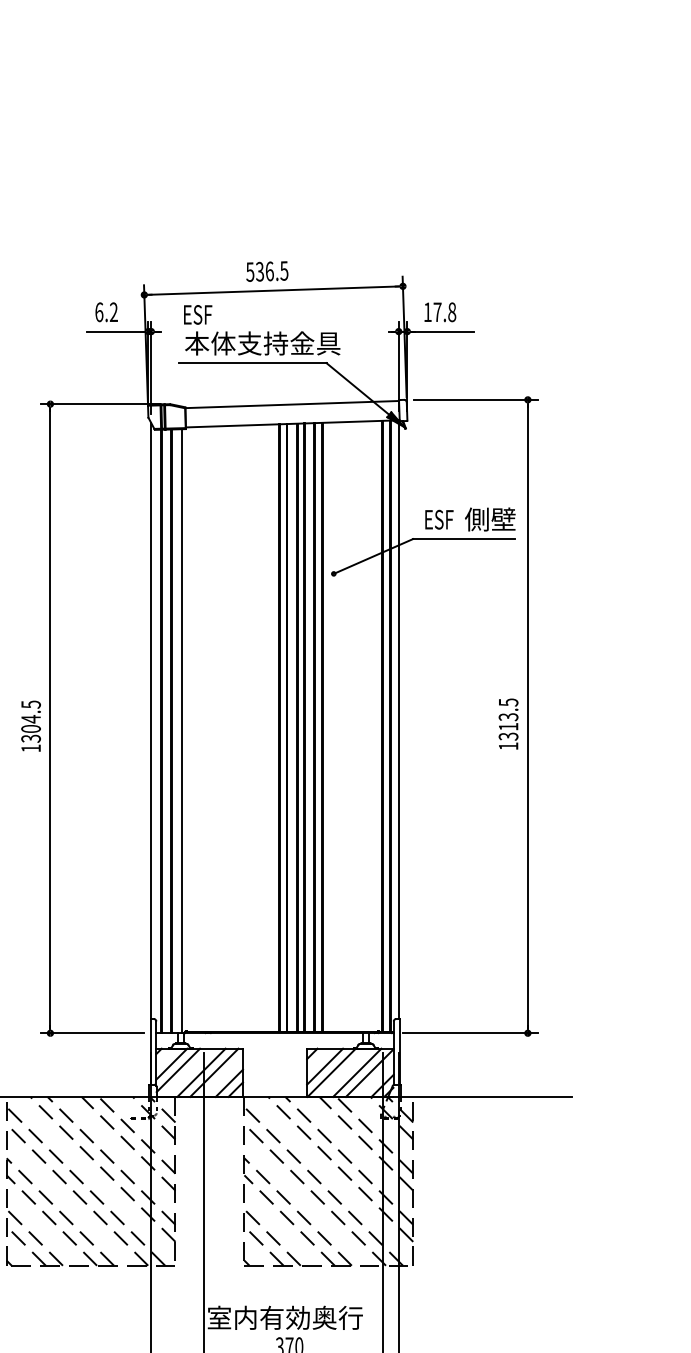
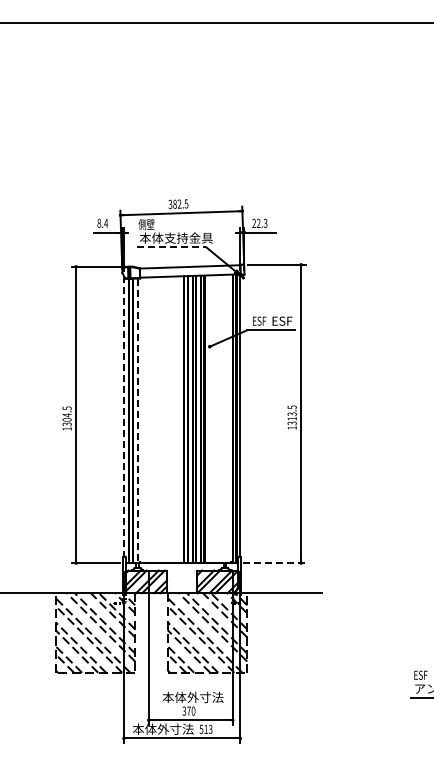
text: (258, 270) -> (174, 203), 536.5 -> 382.5
text: (106, 310) -> (102, 222), 6.2 -> 8.4
text: (439, 310) -> (259, 222), 17.8 -> 22.3
text: (199, 314) -> (146, 224), ESF -> 側壁
line: (252, 363) -> (171, 247), solid -> dashed
text: (490, 518) -> (283, 320), 側壁 -> ESF
line: (150, 721) -> (123, 416), solid -> dashed
line: (182, 732) -> (138, 421), solid -> dashed
line: (471, 1033) -> (274, 563), solid -> dashed
text: (284, 1318) -> (186, 697), 室内有効奥行 -> 本体外寸法

